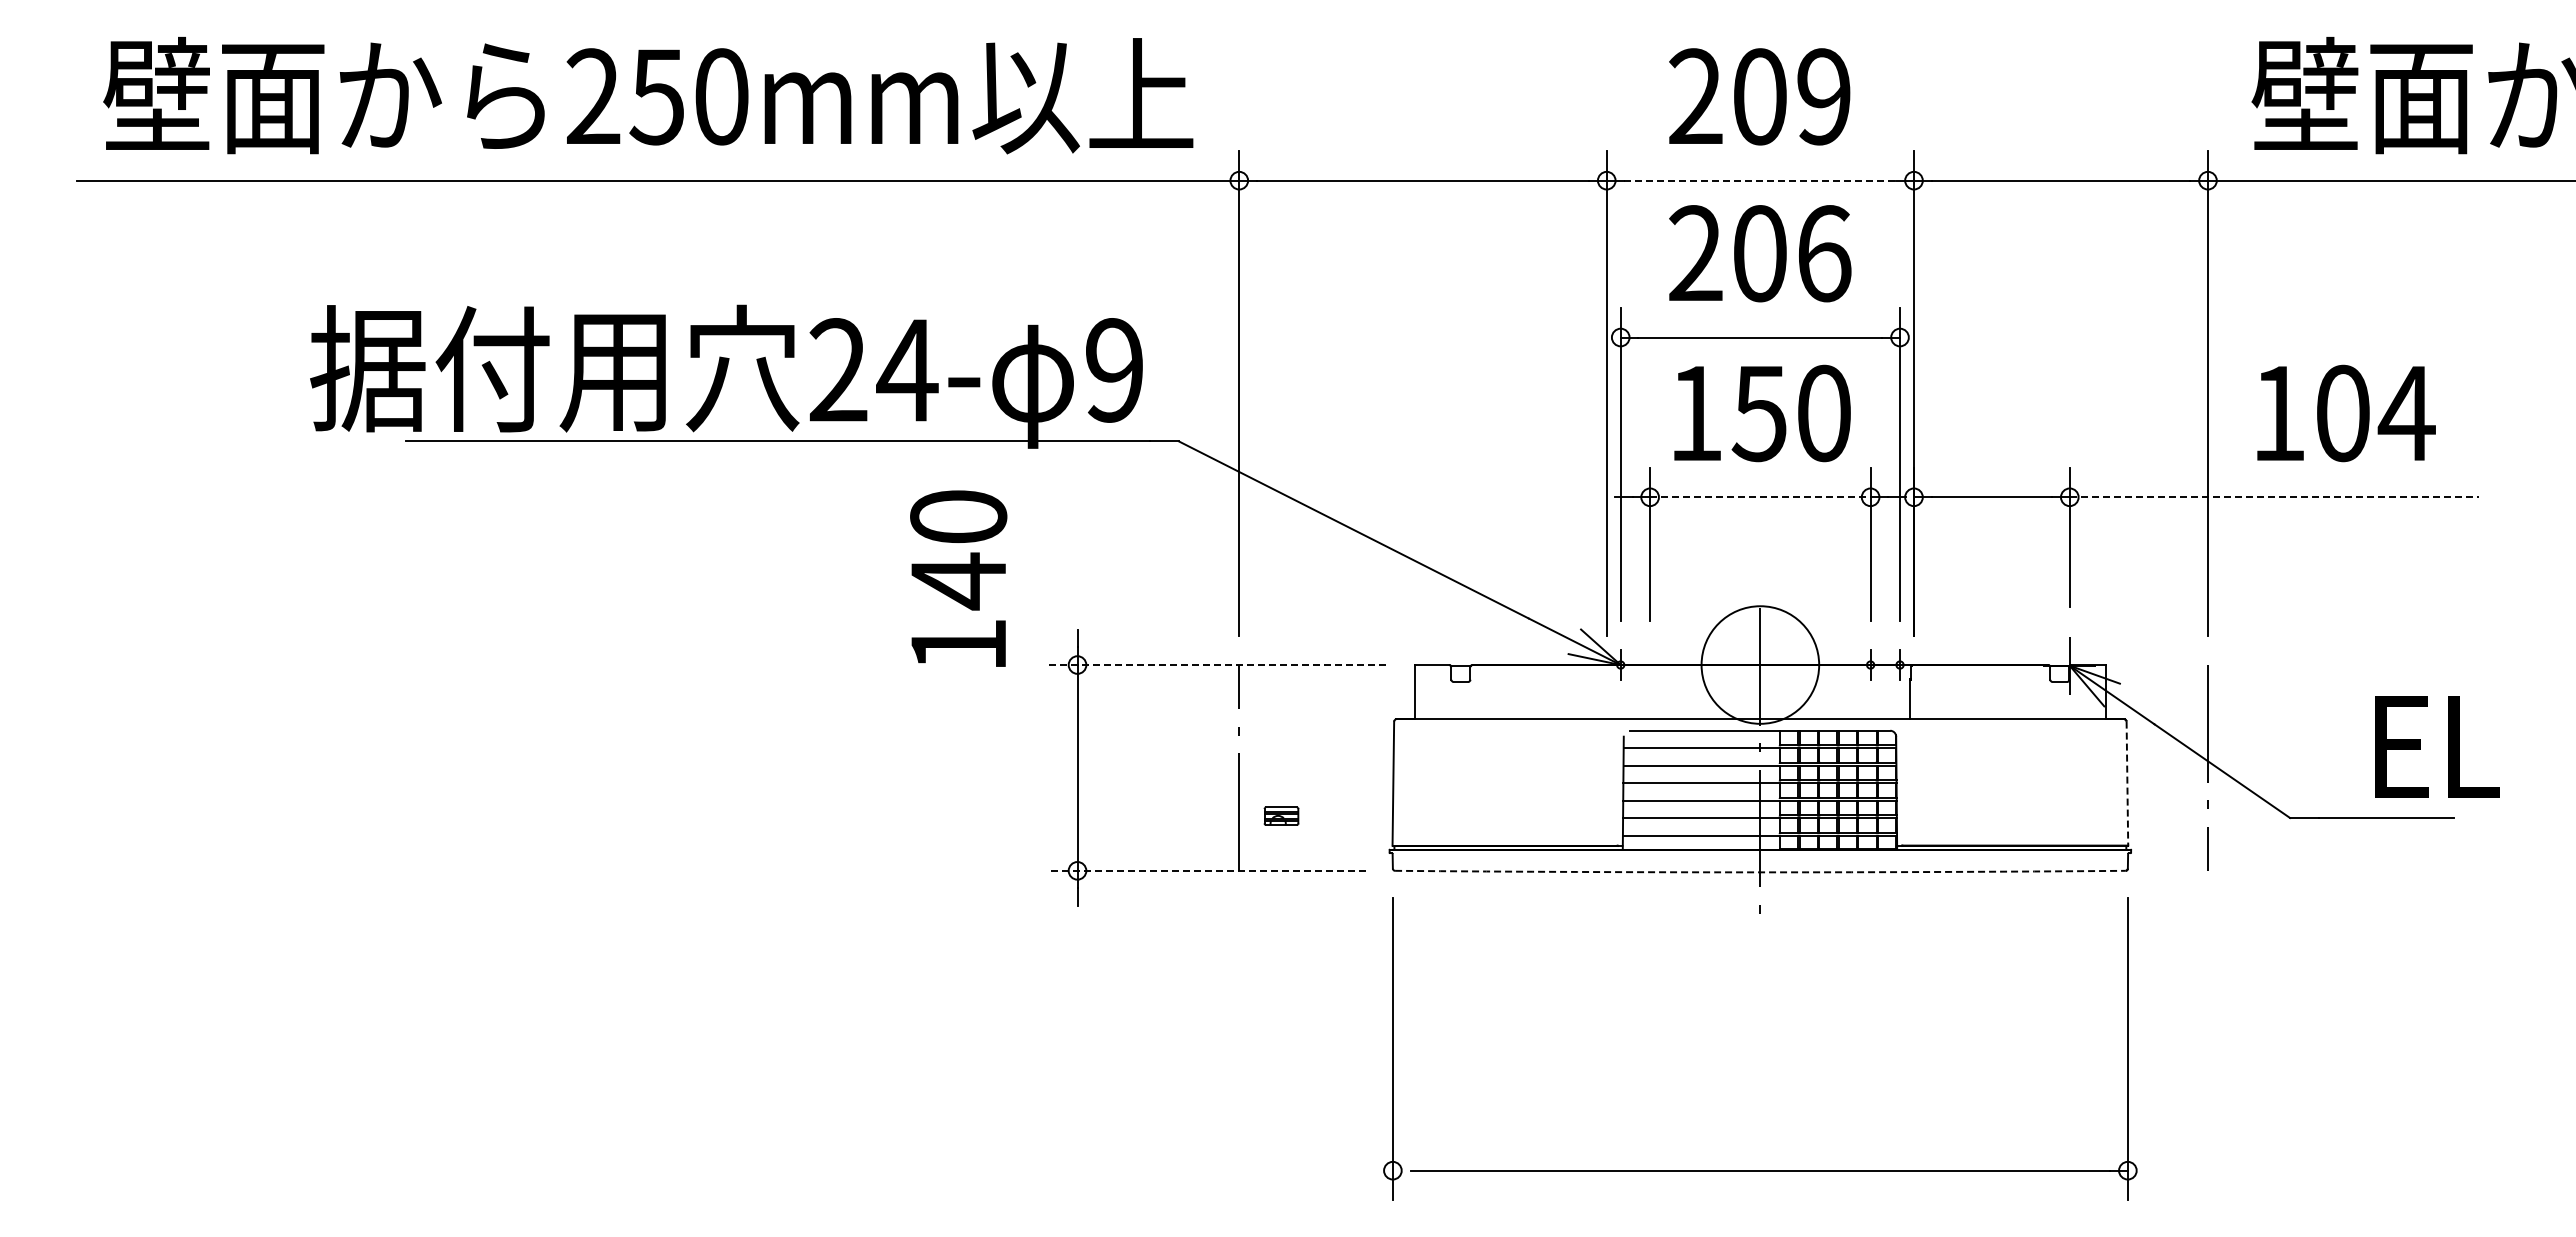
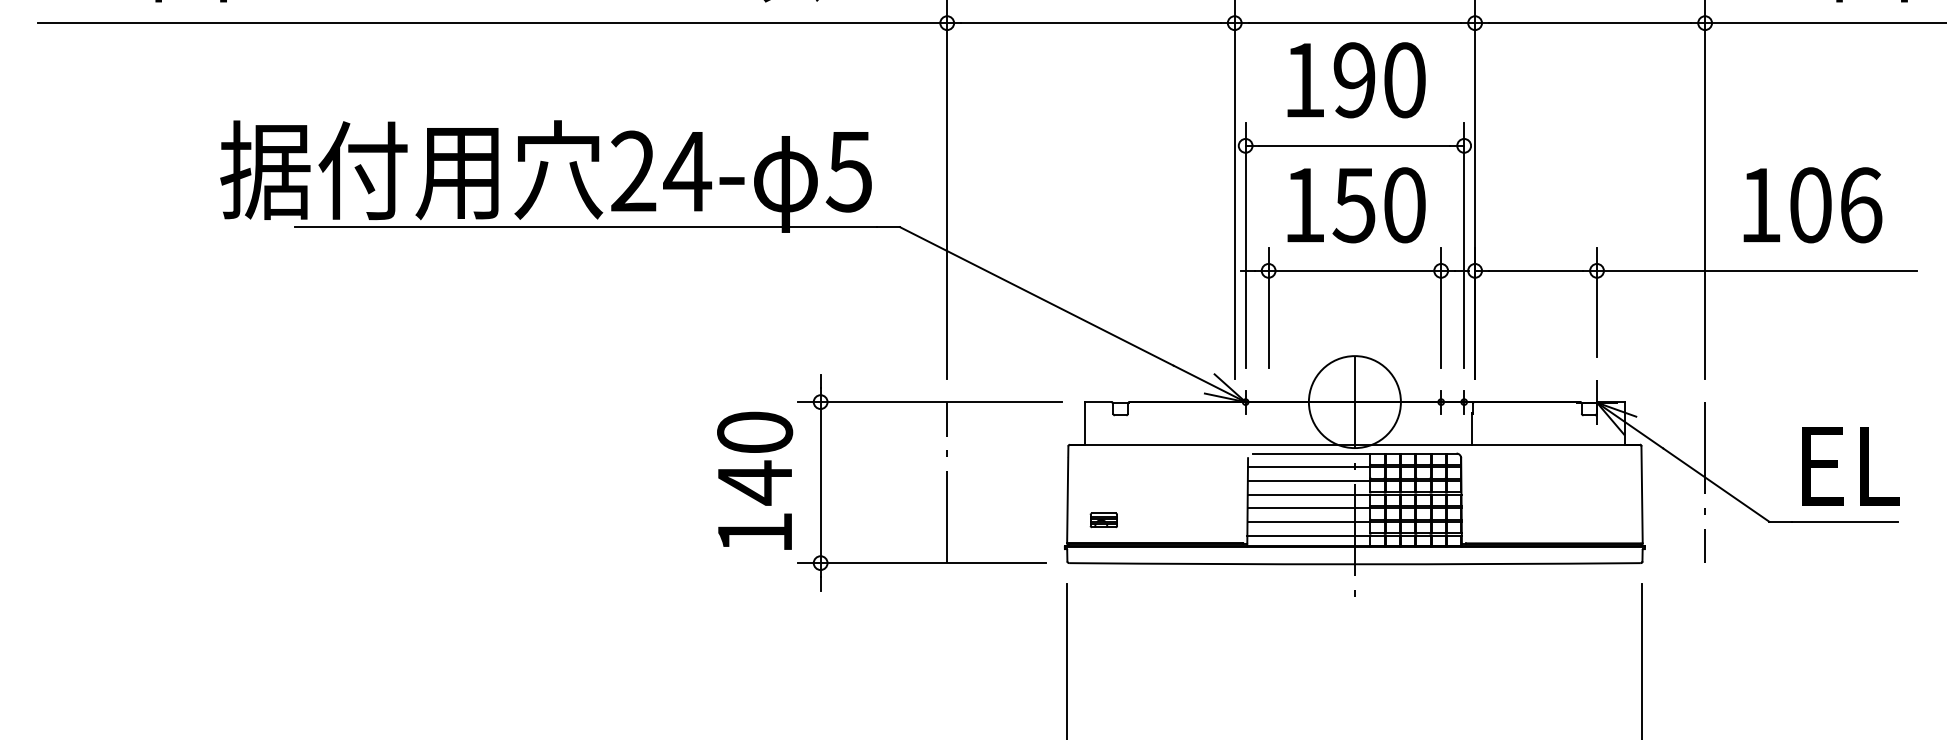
line: (1760, 180) -> (1355, 23), dashed -> solid
text: (1760, 253) -> (1355, 80), 206 -> 190
text: (1113, 370) -> (848, 171), 9 -> 5
text: (2406, 413) -> (1860, 205), 104 -> 106
line: (1760, 497) -> (1355, 271), dashed -> solid
line: (2274, 497) -> (1757, 271), dashed -> solid
text: (958, 578) -> (754, 480), moved
line: (1216, 665) -> (929, 402), dashed -> solid
text: (2437, 746) -> (1851, 465), moved
line: (2127, 784) -> (1642, 495), dashed -> solid
part: (1281, 815) -> (1103, 519), moved
line: (1206, 870) -> (921, 562), dashed -> solid
arc: (1760, 872) -> (1355, 564), dashed -> solid

